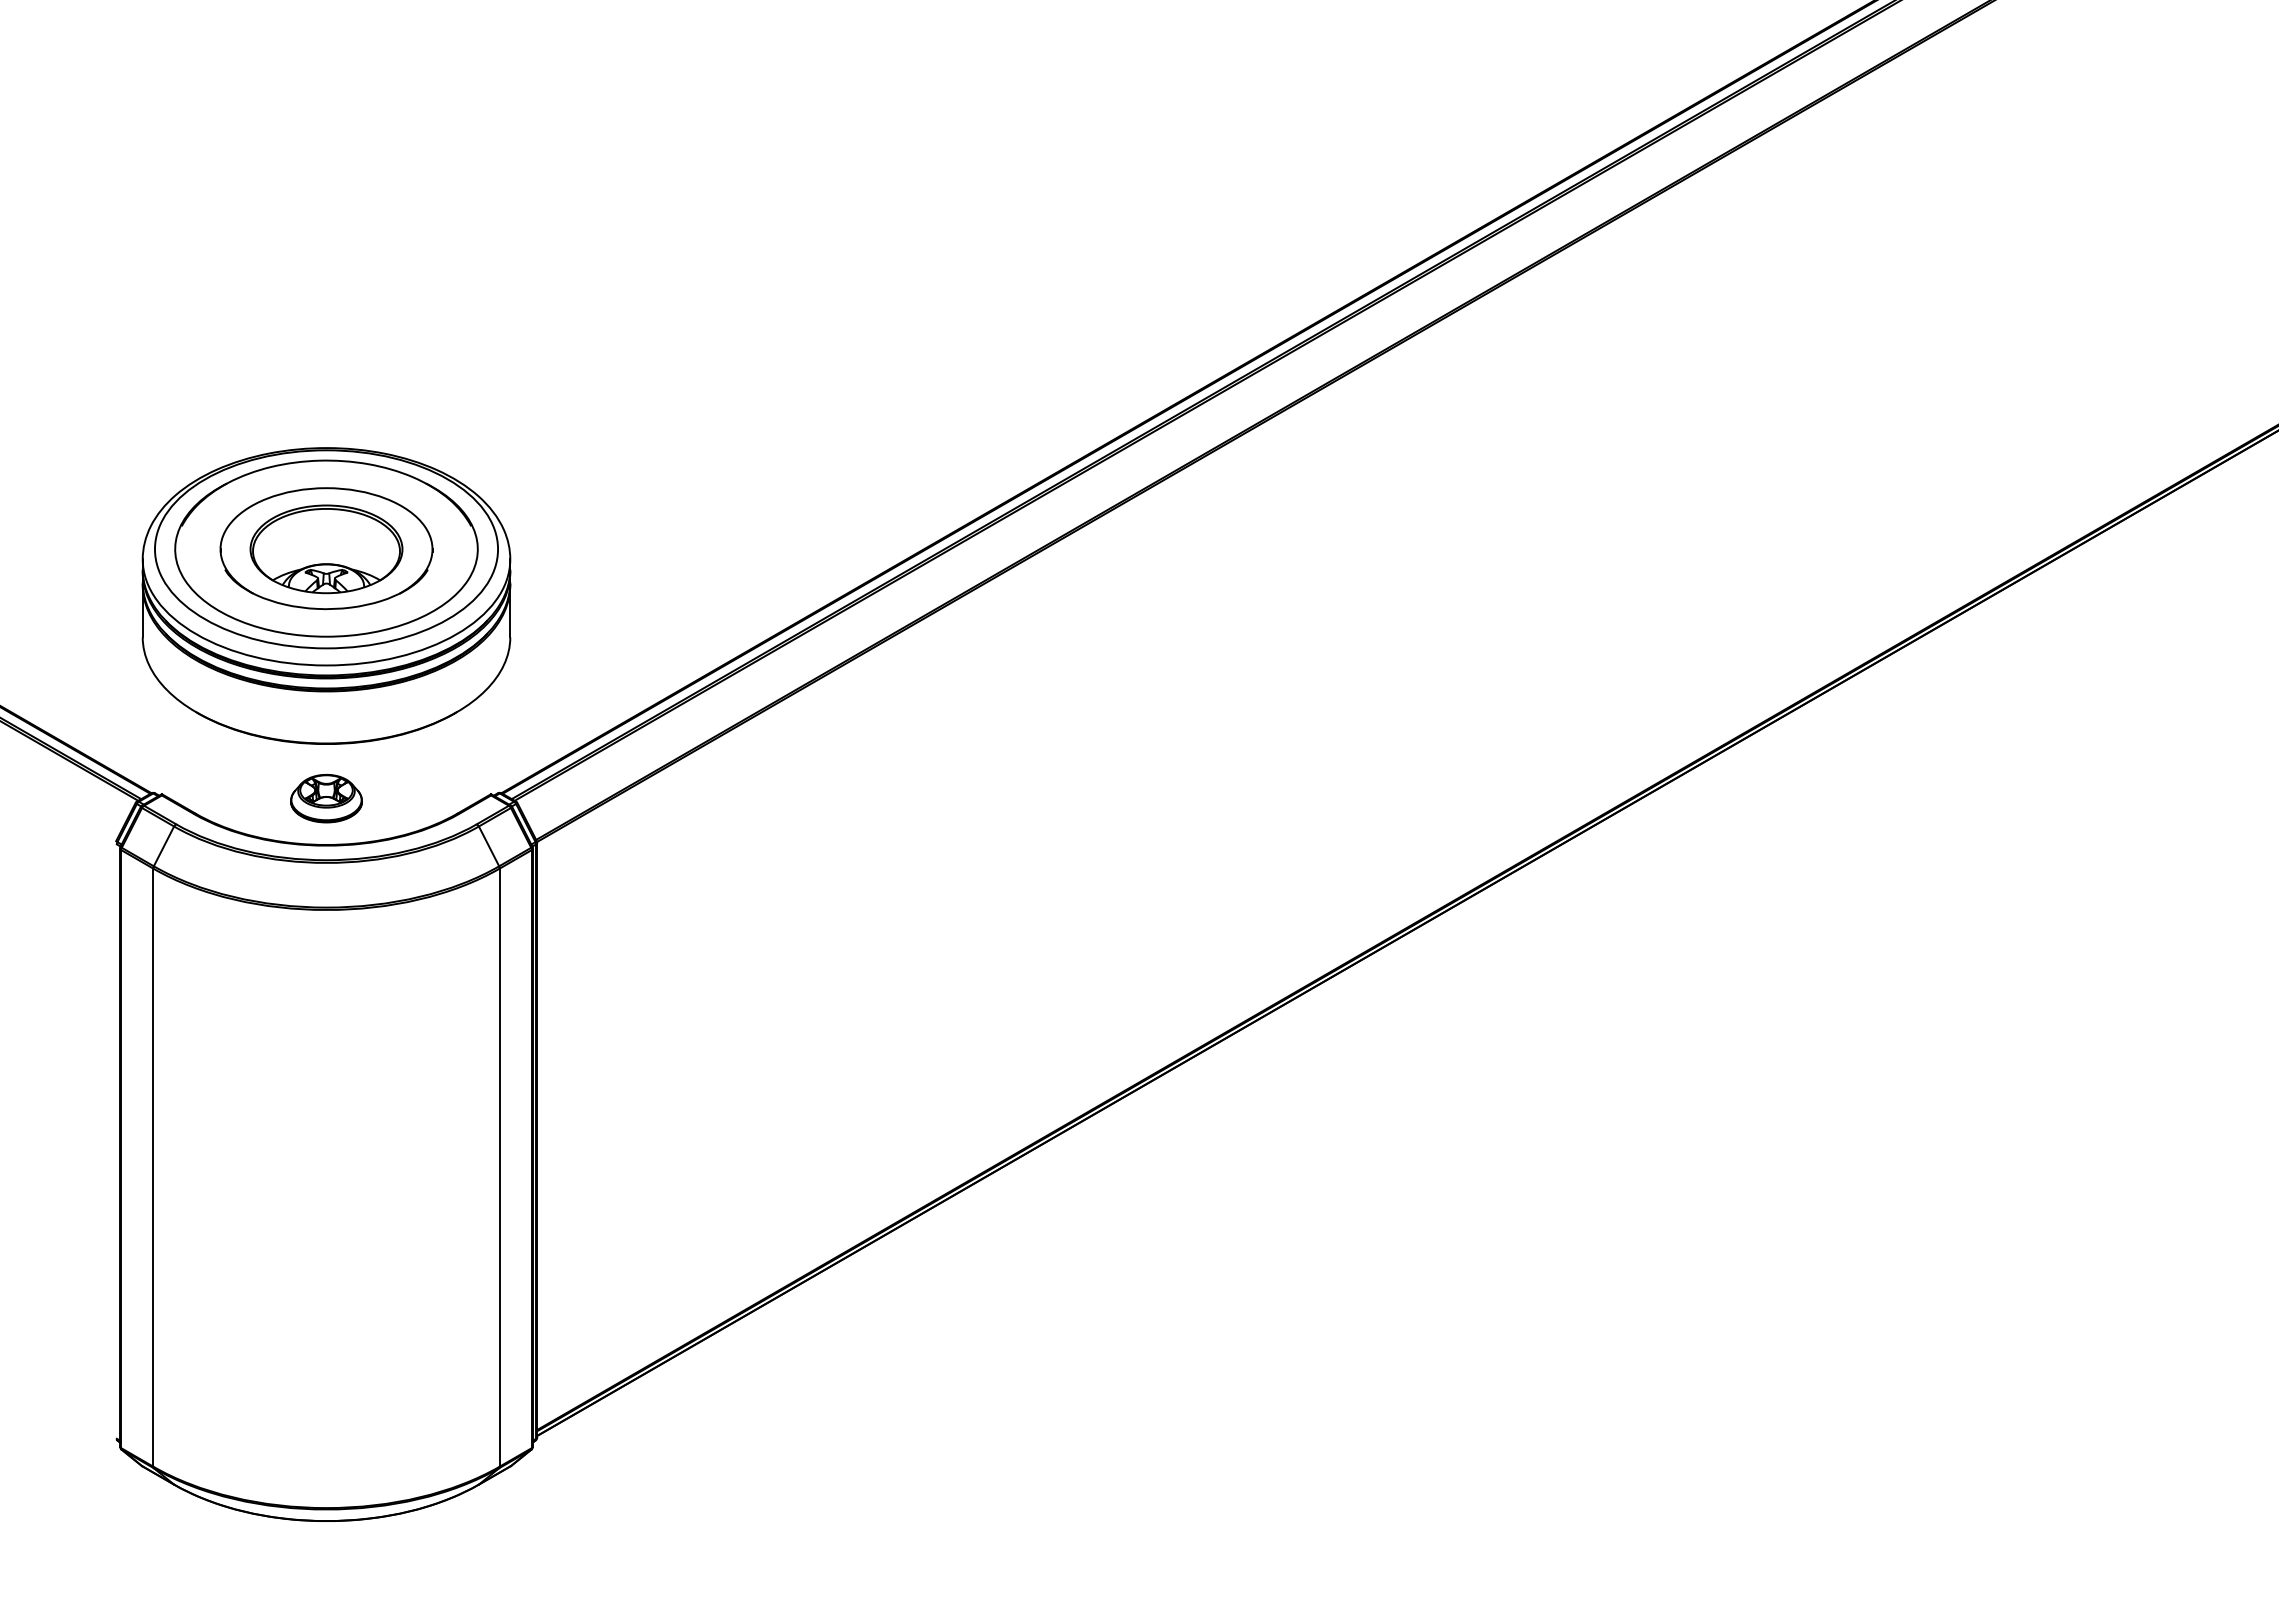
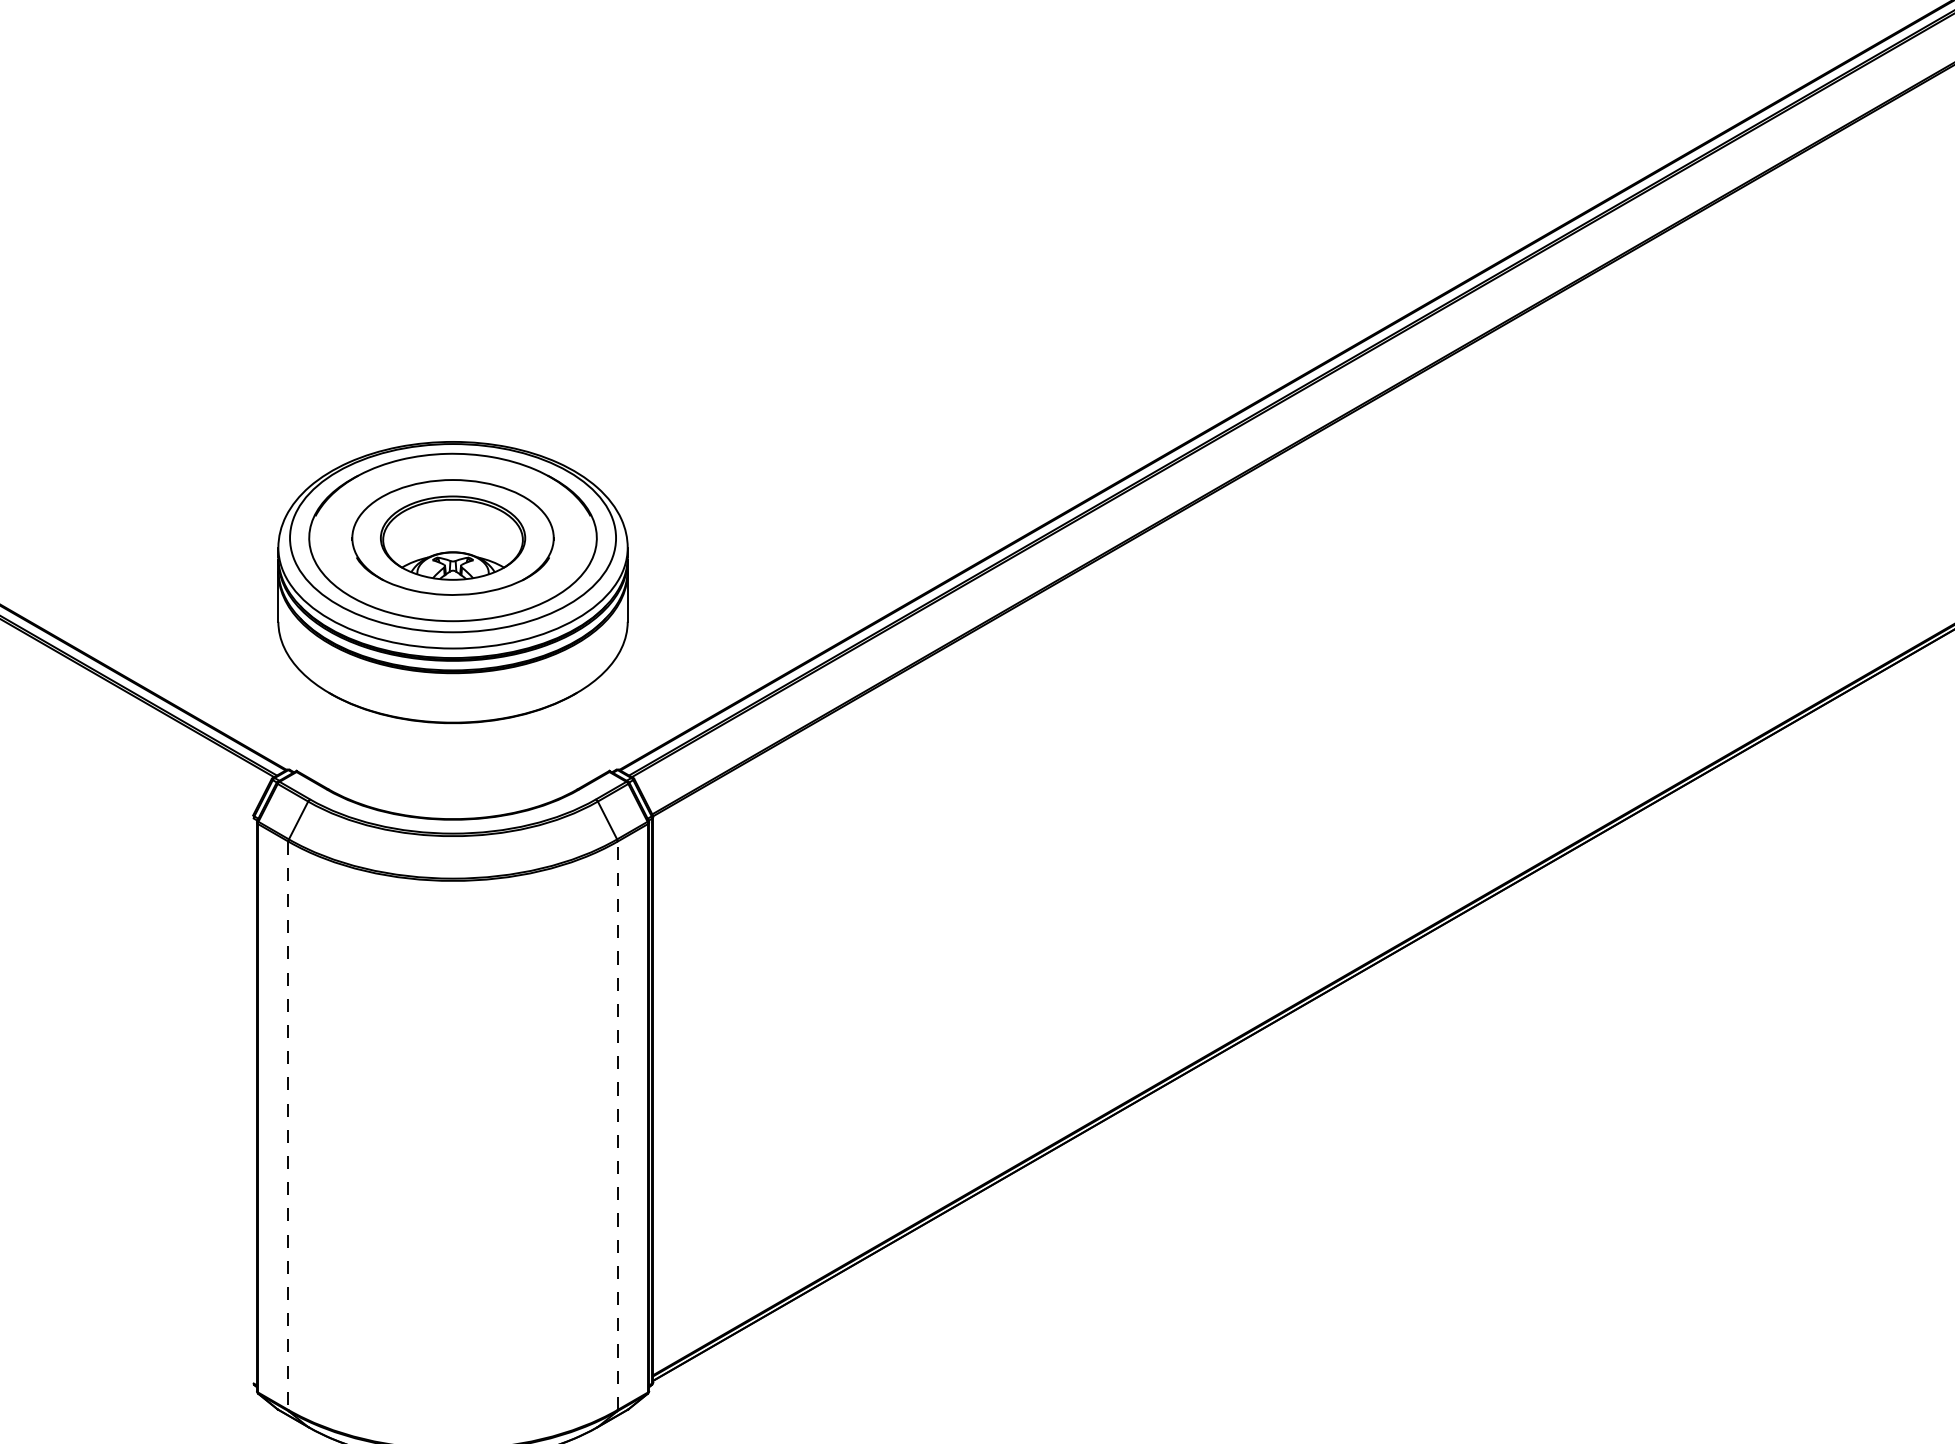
part: (326, 798) -> (453, 774), removed
line: (499, 1167) -> (617, 1125), solid -> dashed
line: (153, 1168) -> (288, 1126), solid -> dashed

